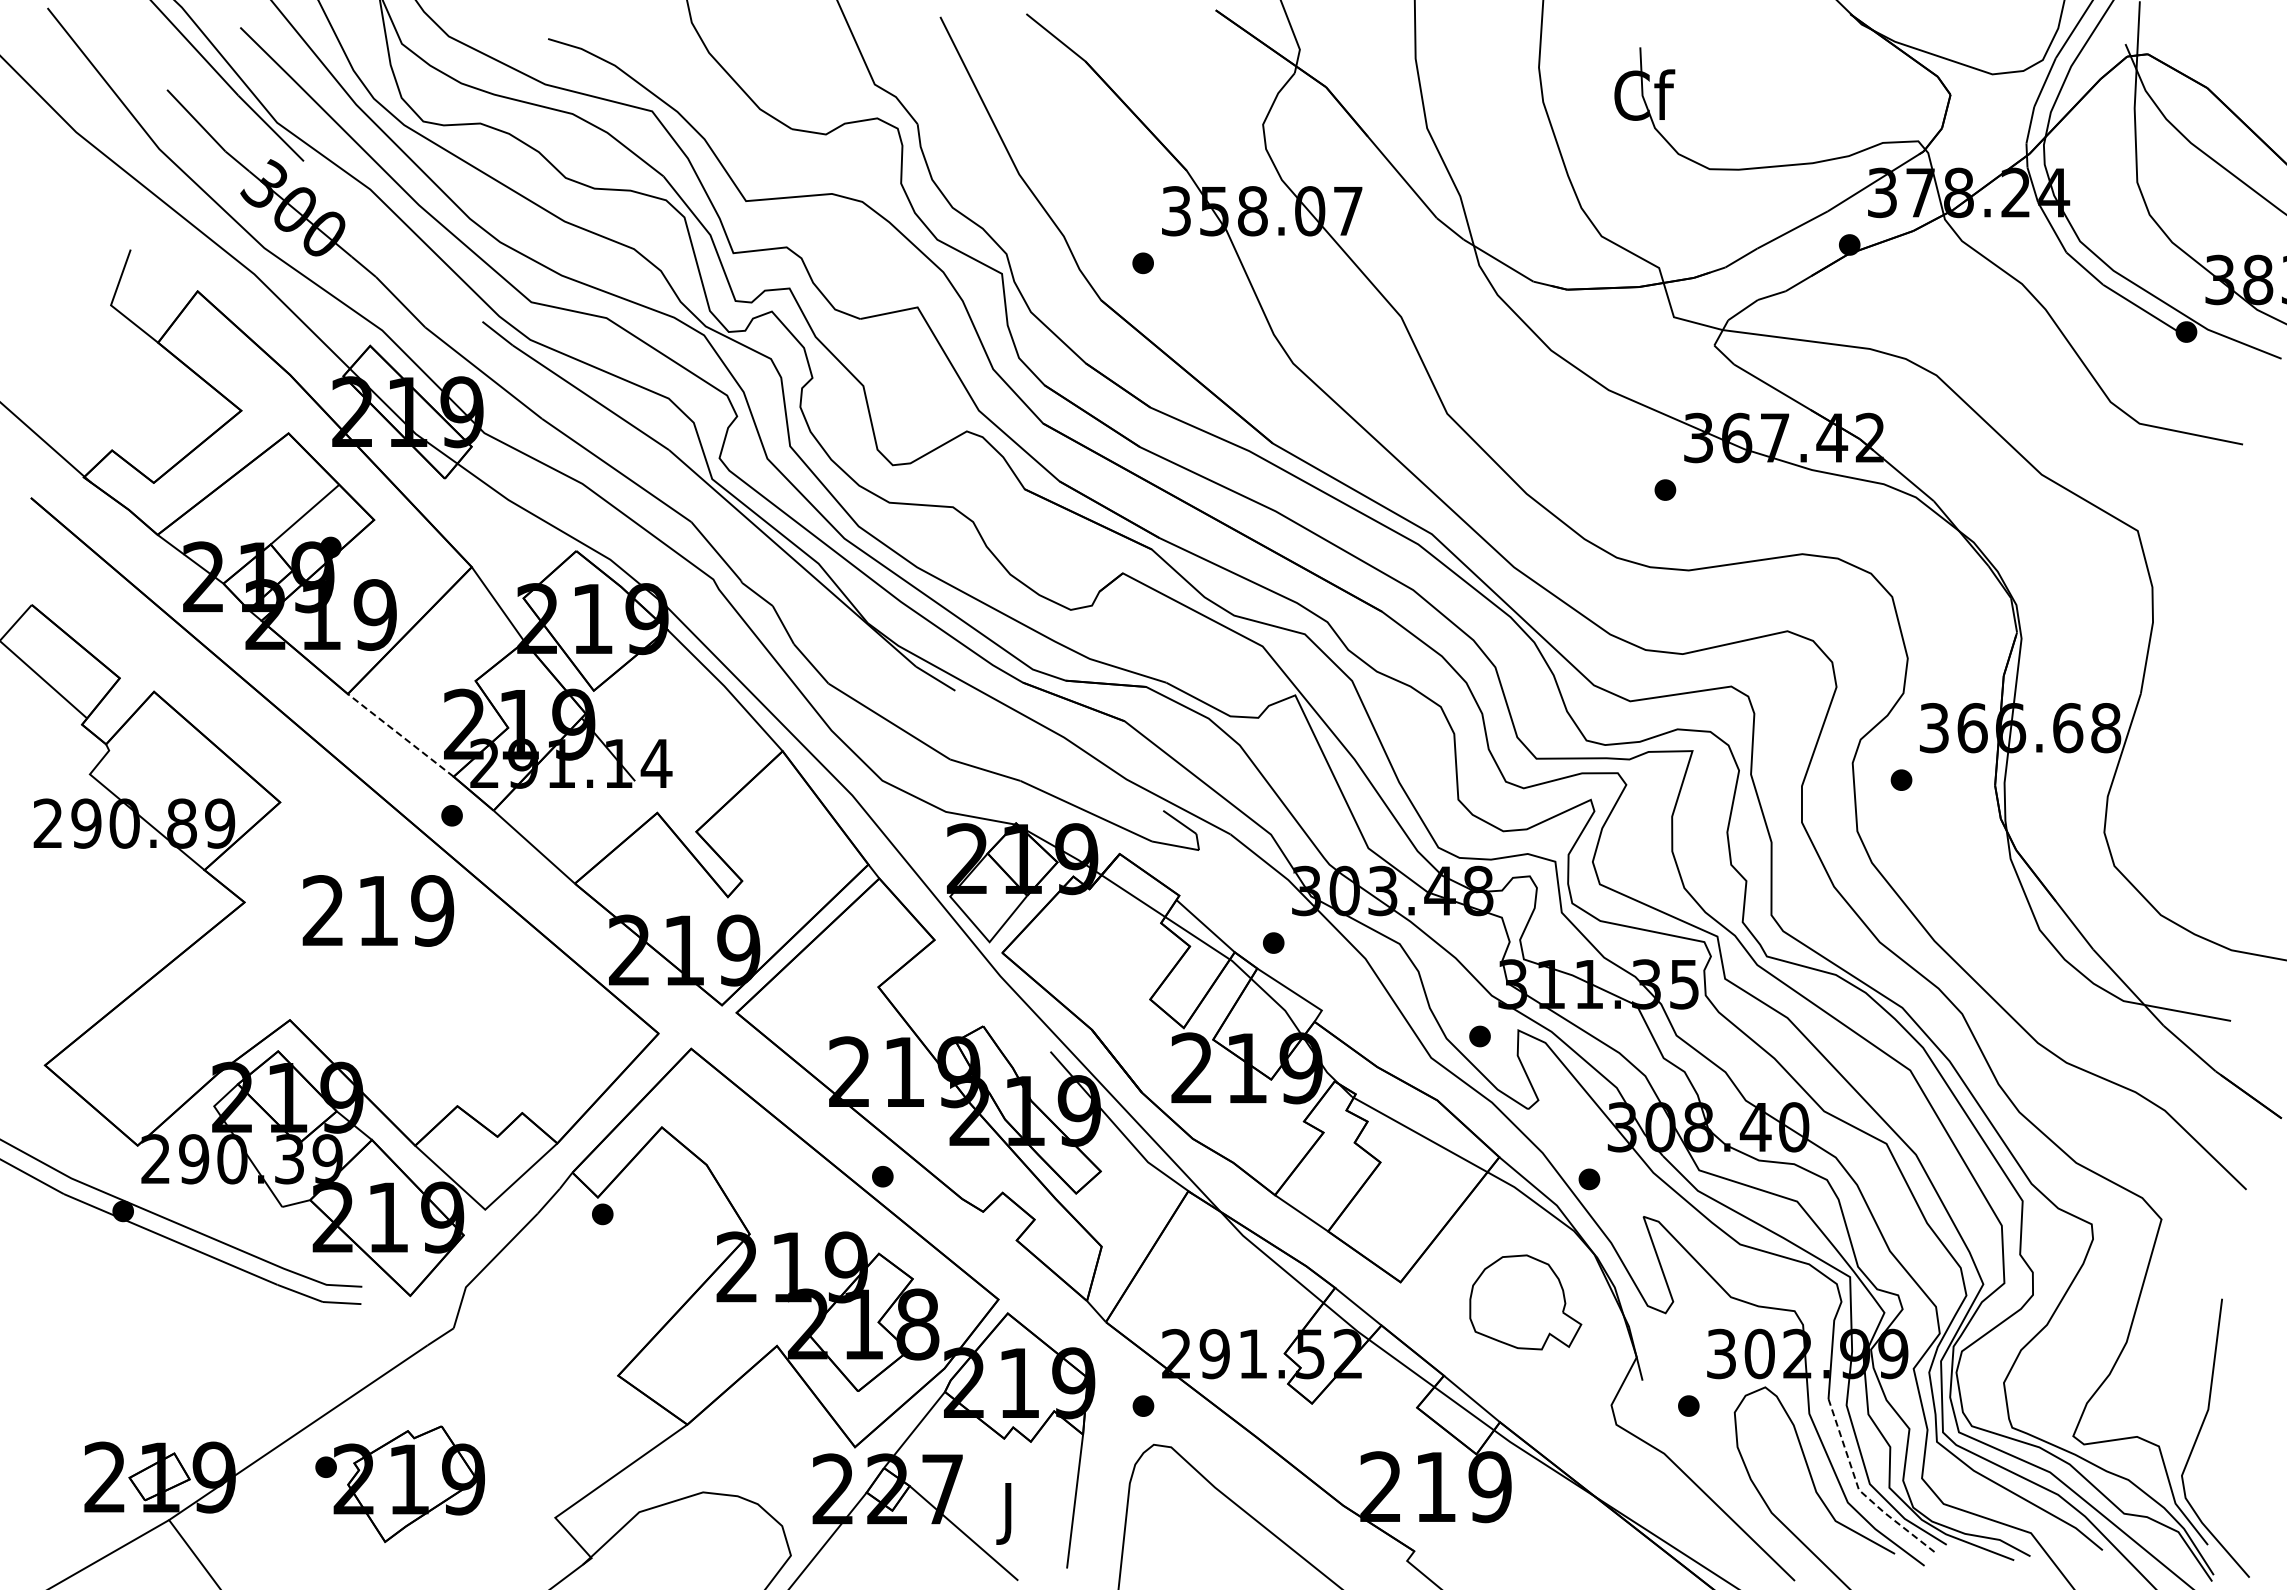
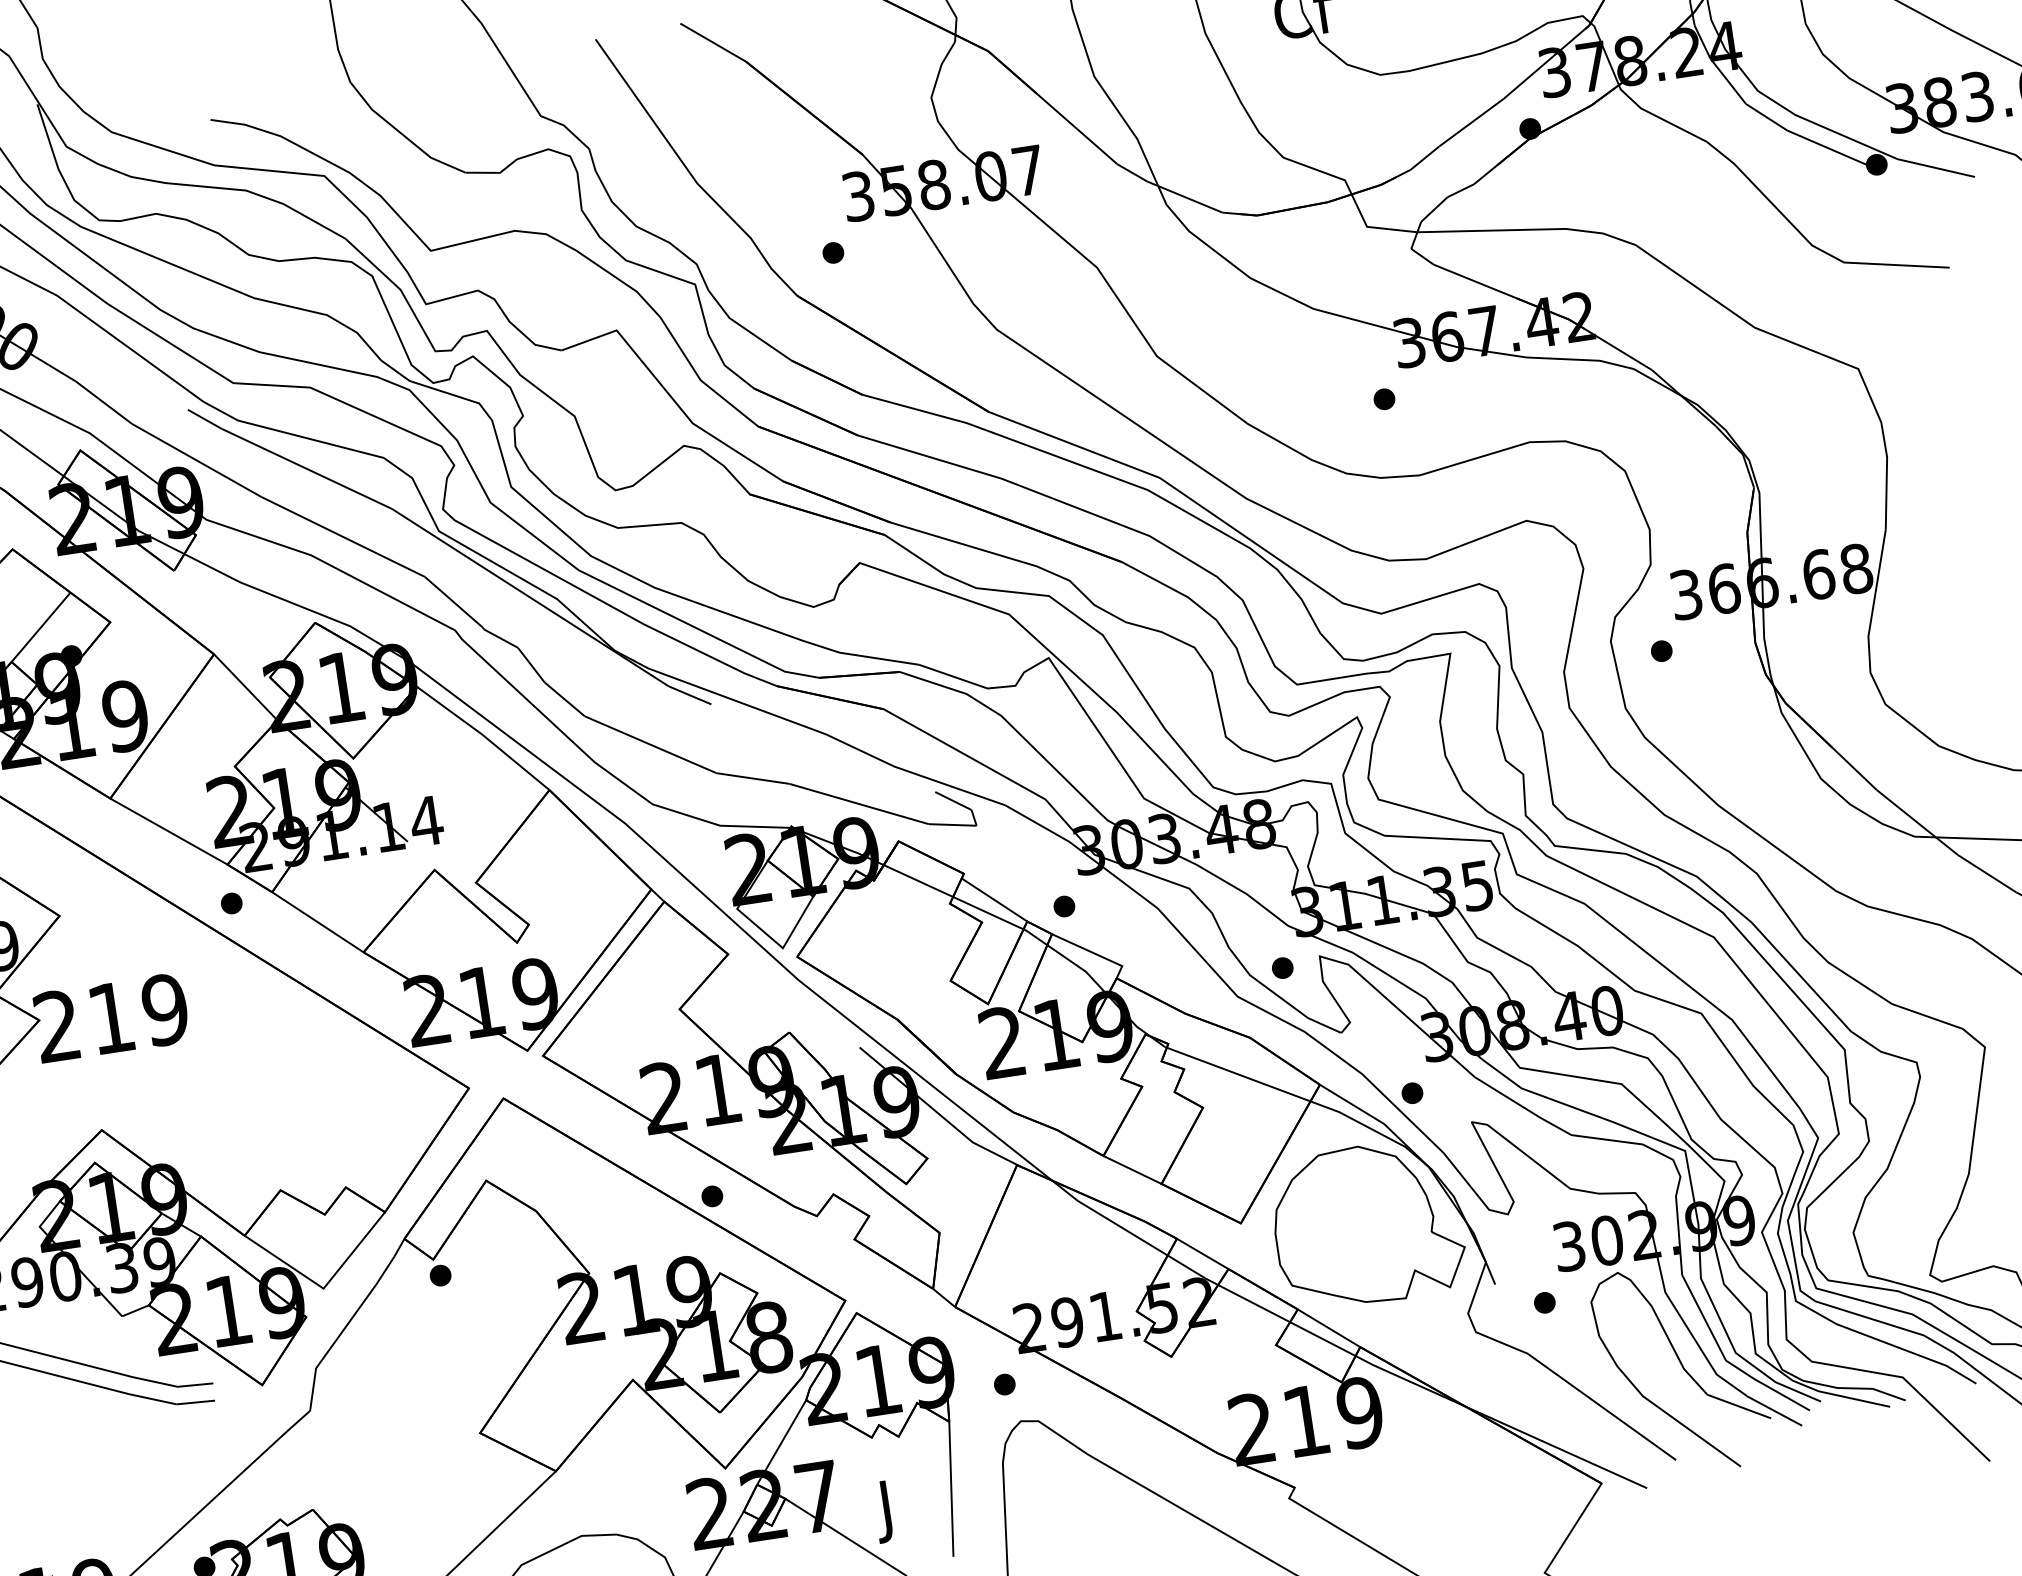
line: (400, 735) -> (168, 831), dashed -> solid
text: (378, 910) -> (111, 1017), moved
part: (1525, 1302) -> (1367, 1224), size x1.67
line: (1859, 1490) -> (1726, 1360), dashed -> solid

